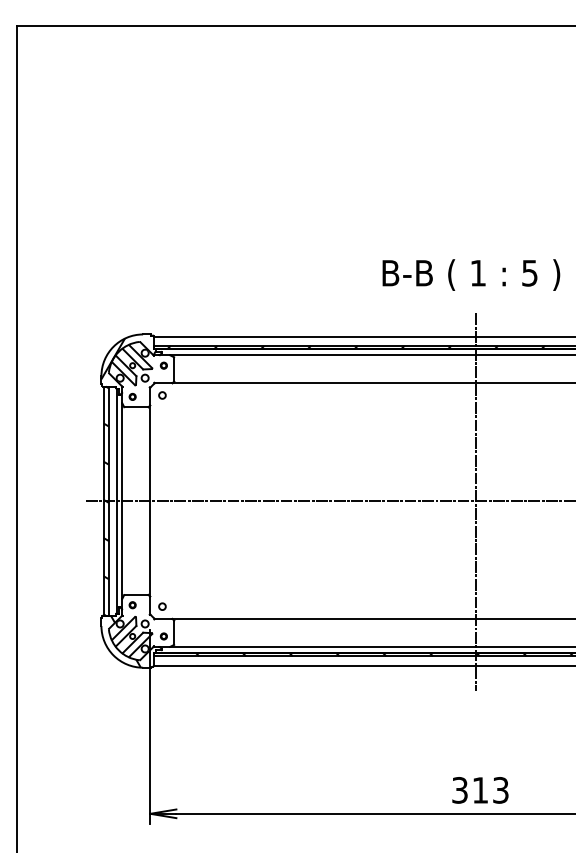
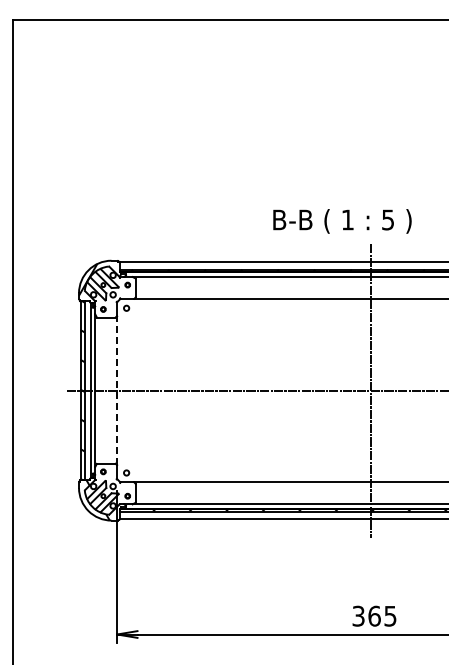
text: (471, 275) -> (342, 221), moved
line: (150, 500) -> (117, 390), solid -> dashed
text: (490, 789) -> (382, 615), 313 -> 365

